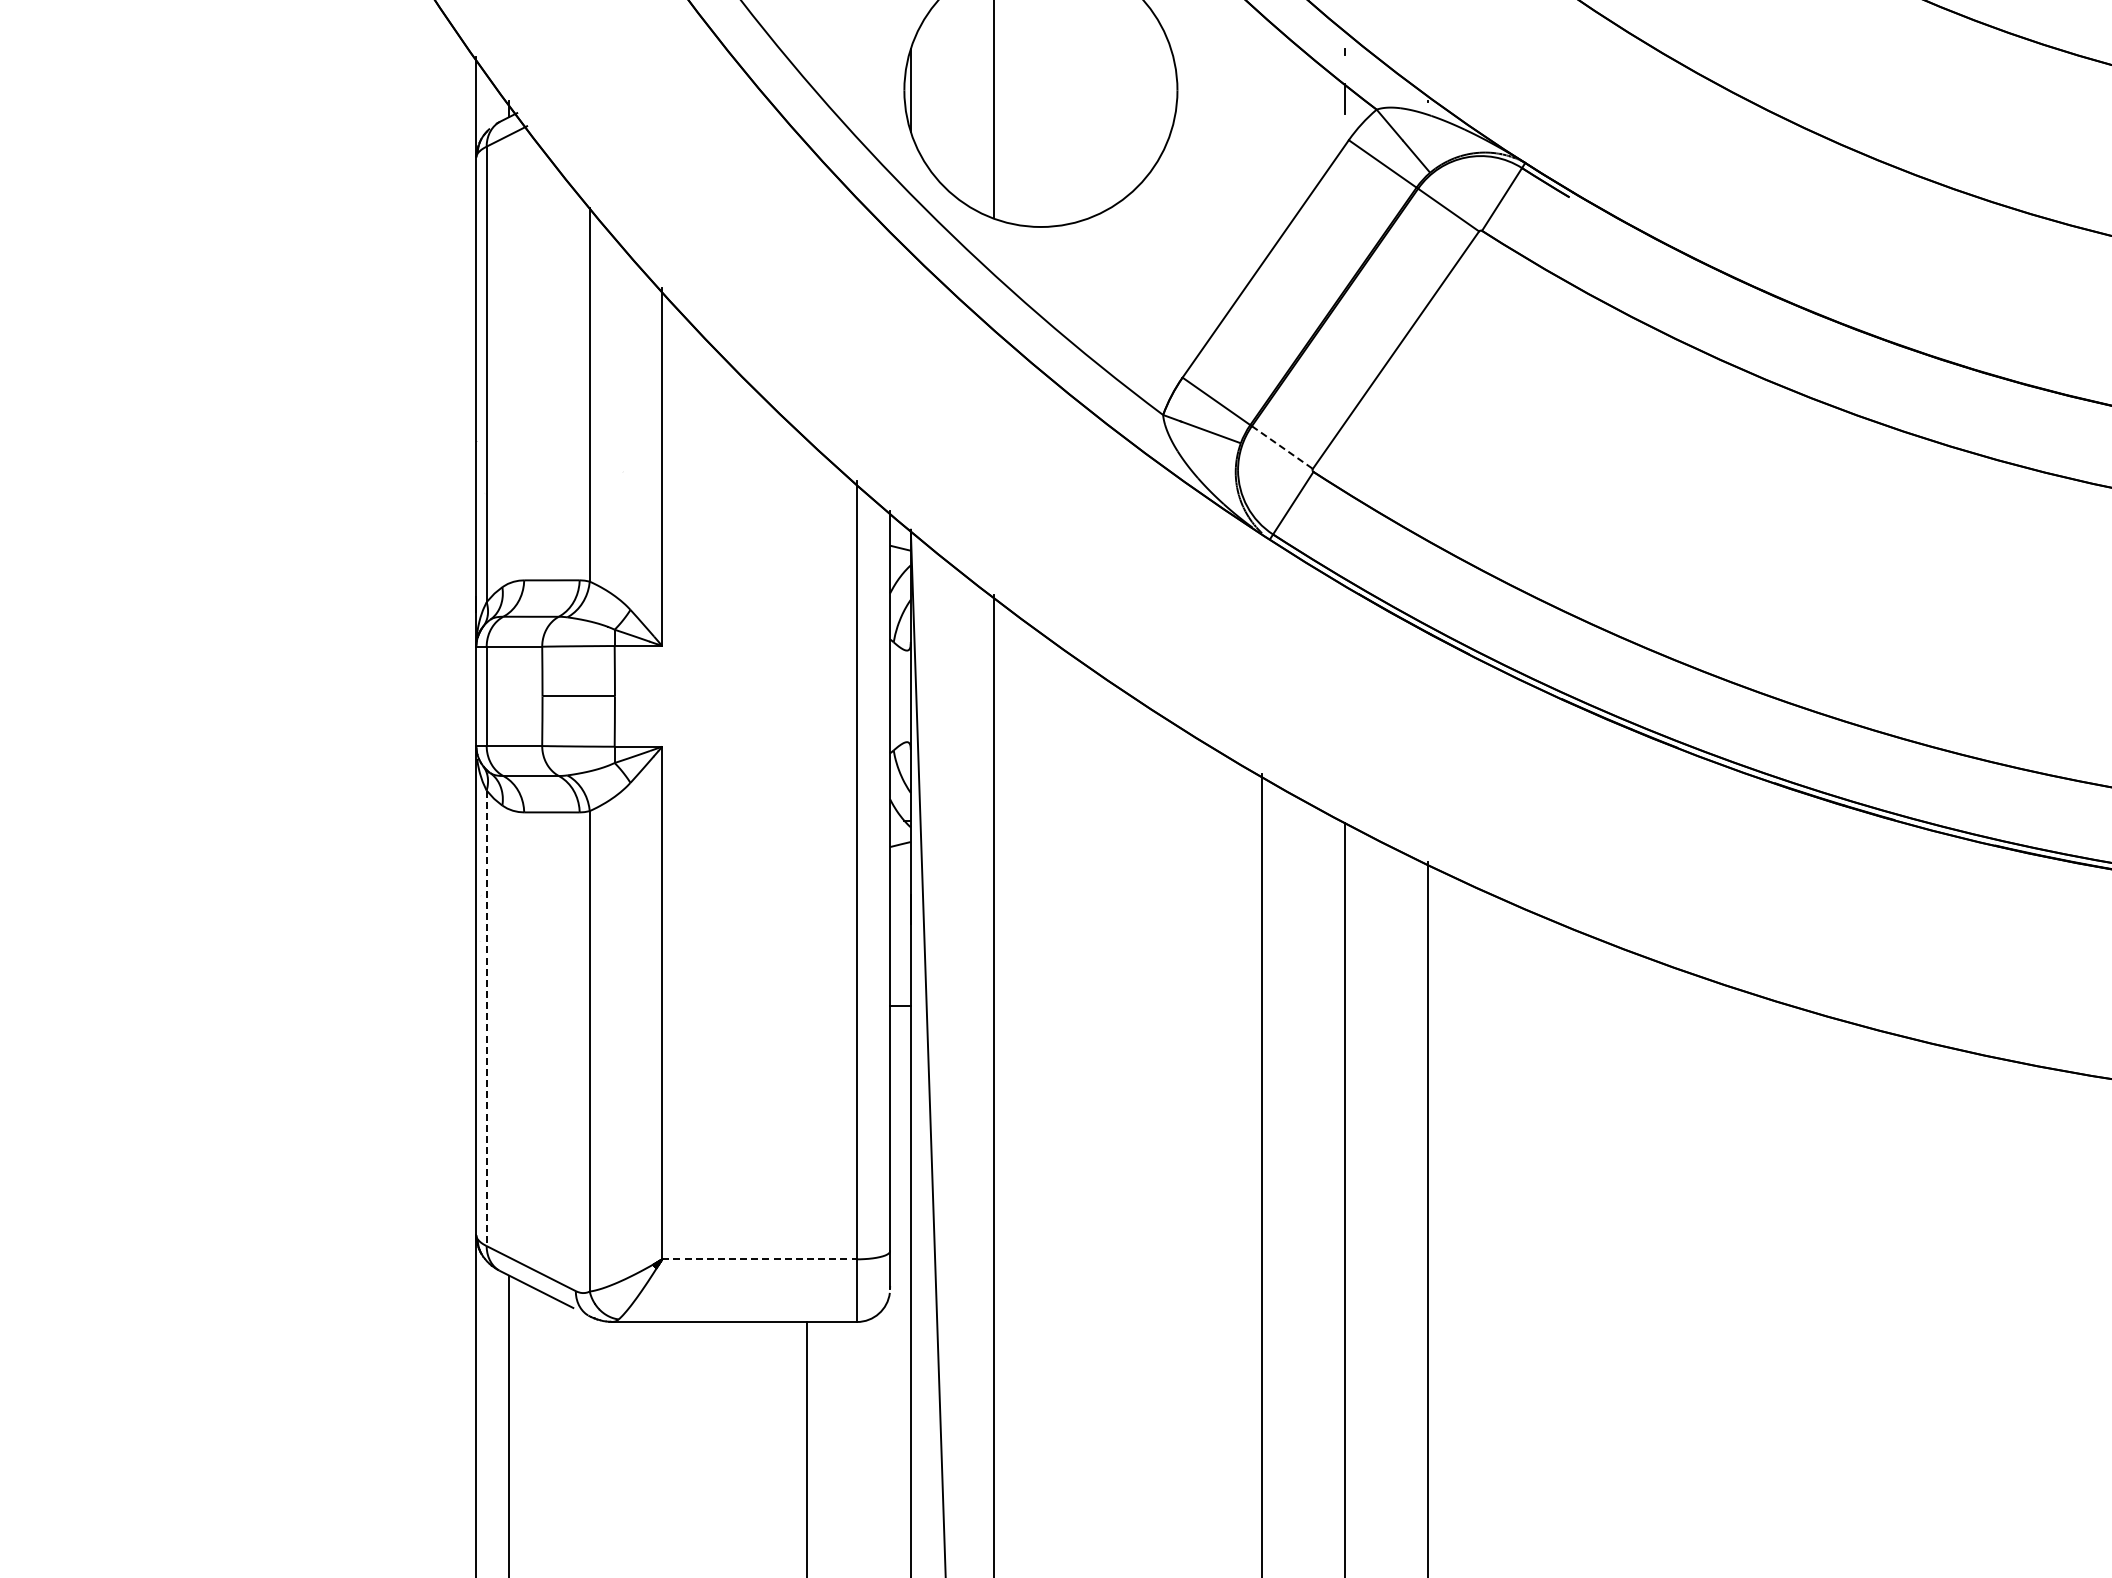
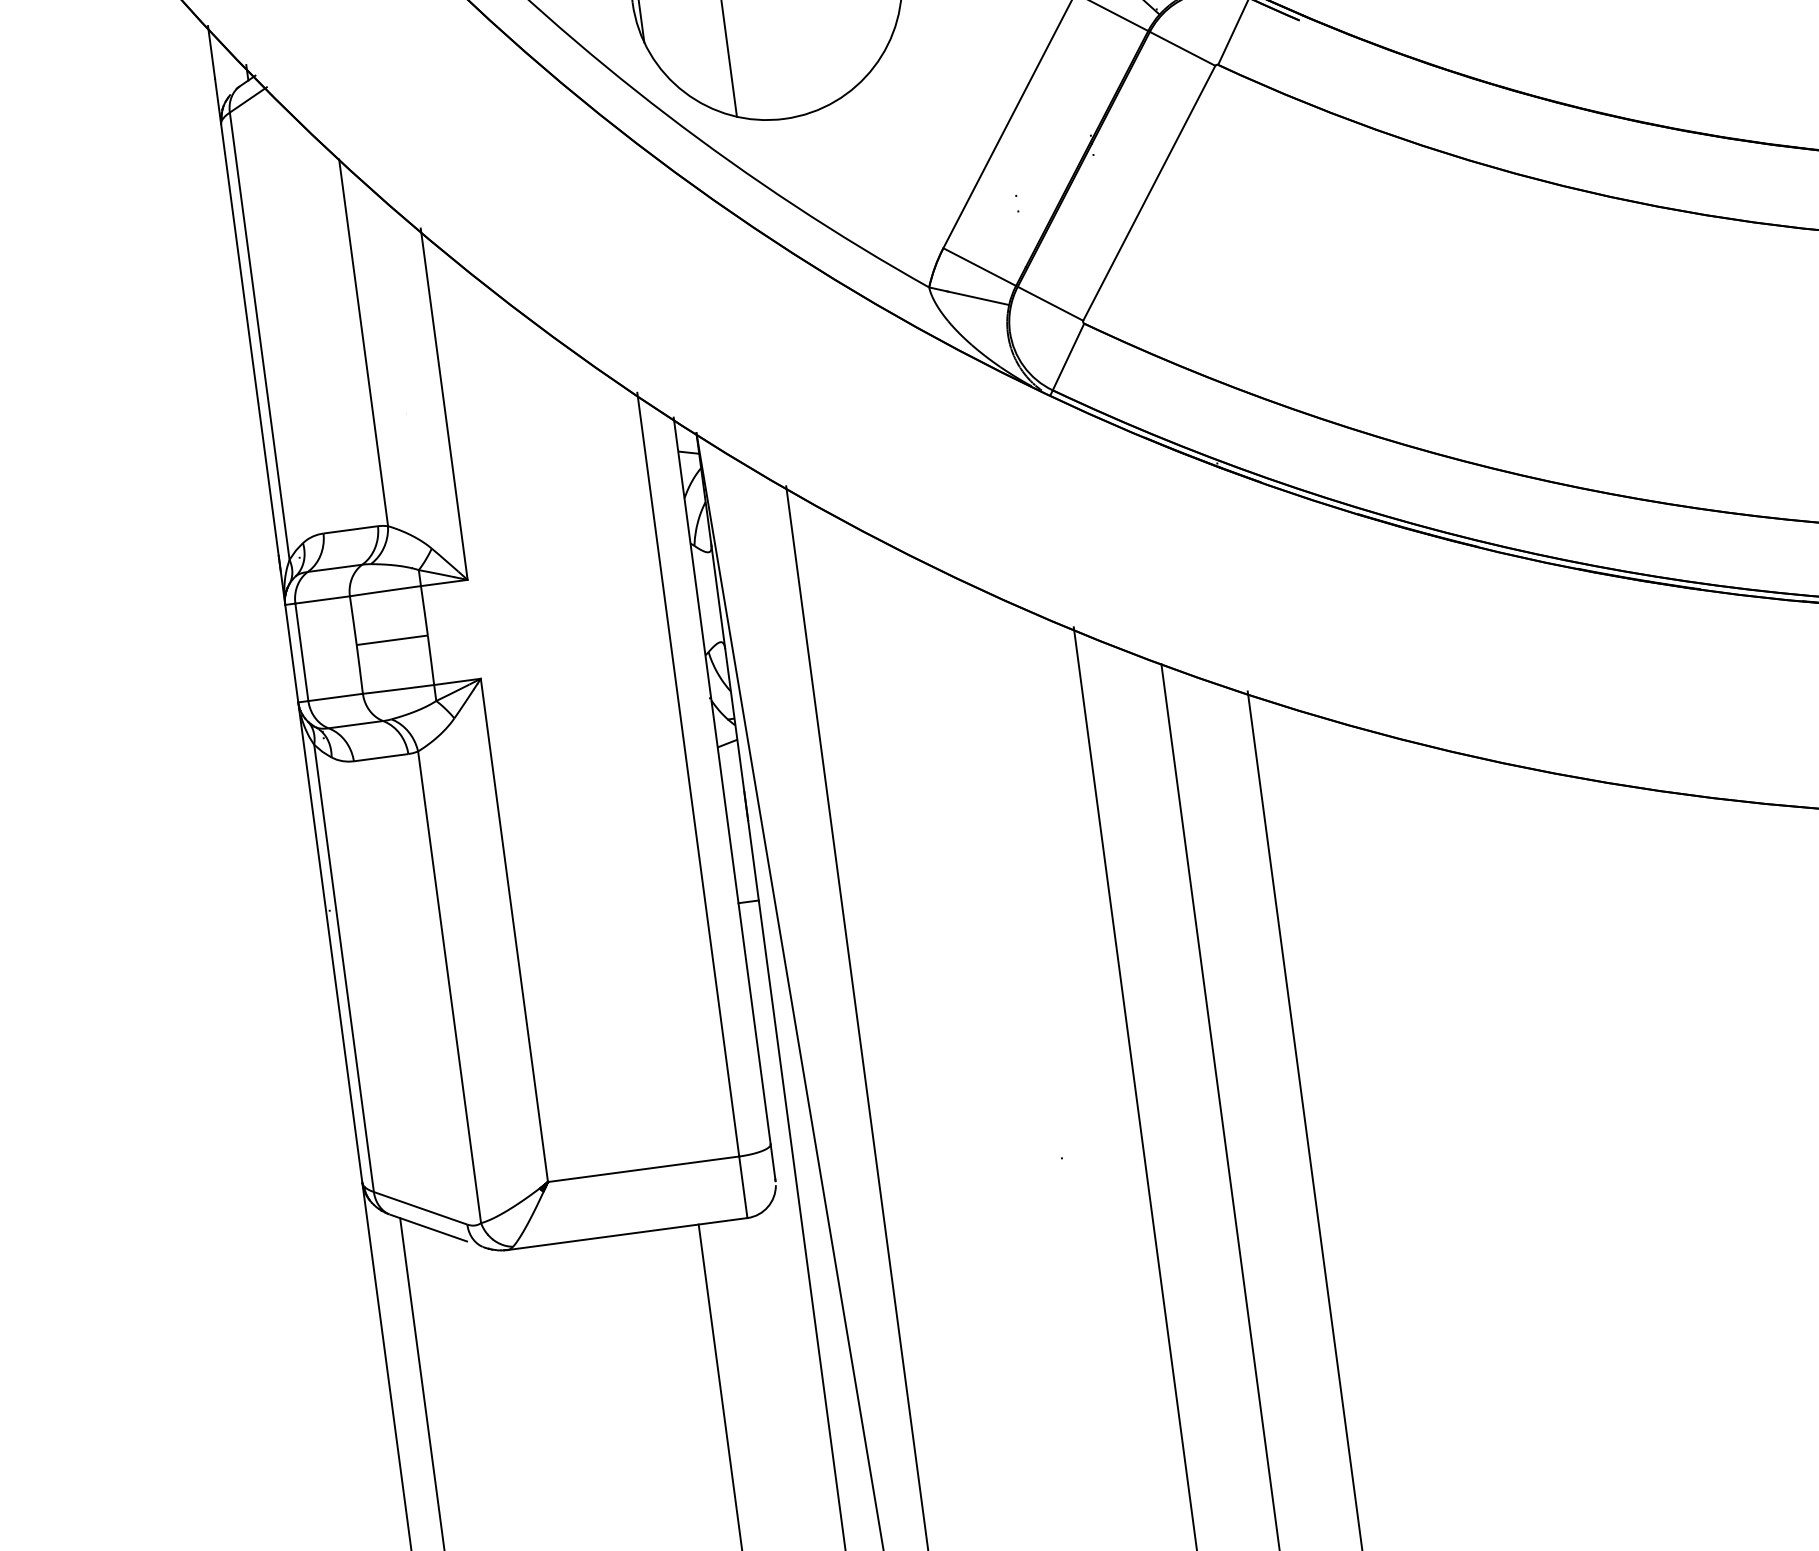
line: (1282, 447) -> (1050, 303), dashed -> solid
line: (486, 1018) -> (343, 968), dashed -> solid
line: (760, 1259) -> (644, 1169), dashed -> solid

